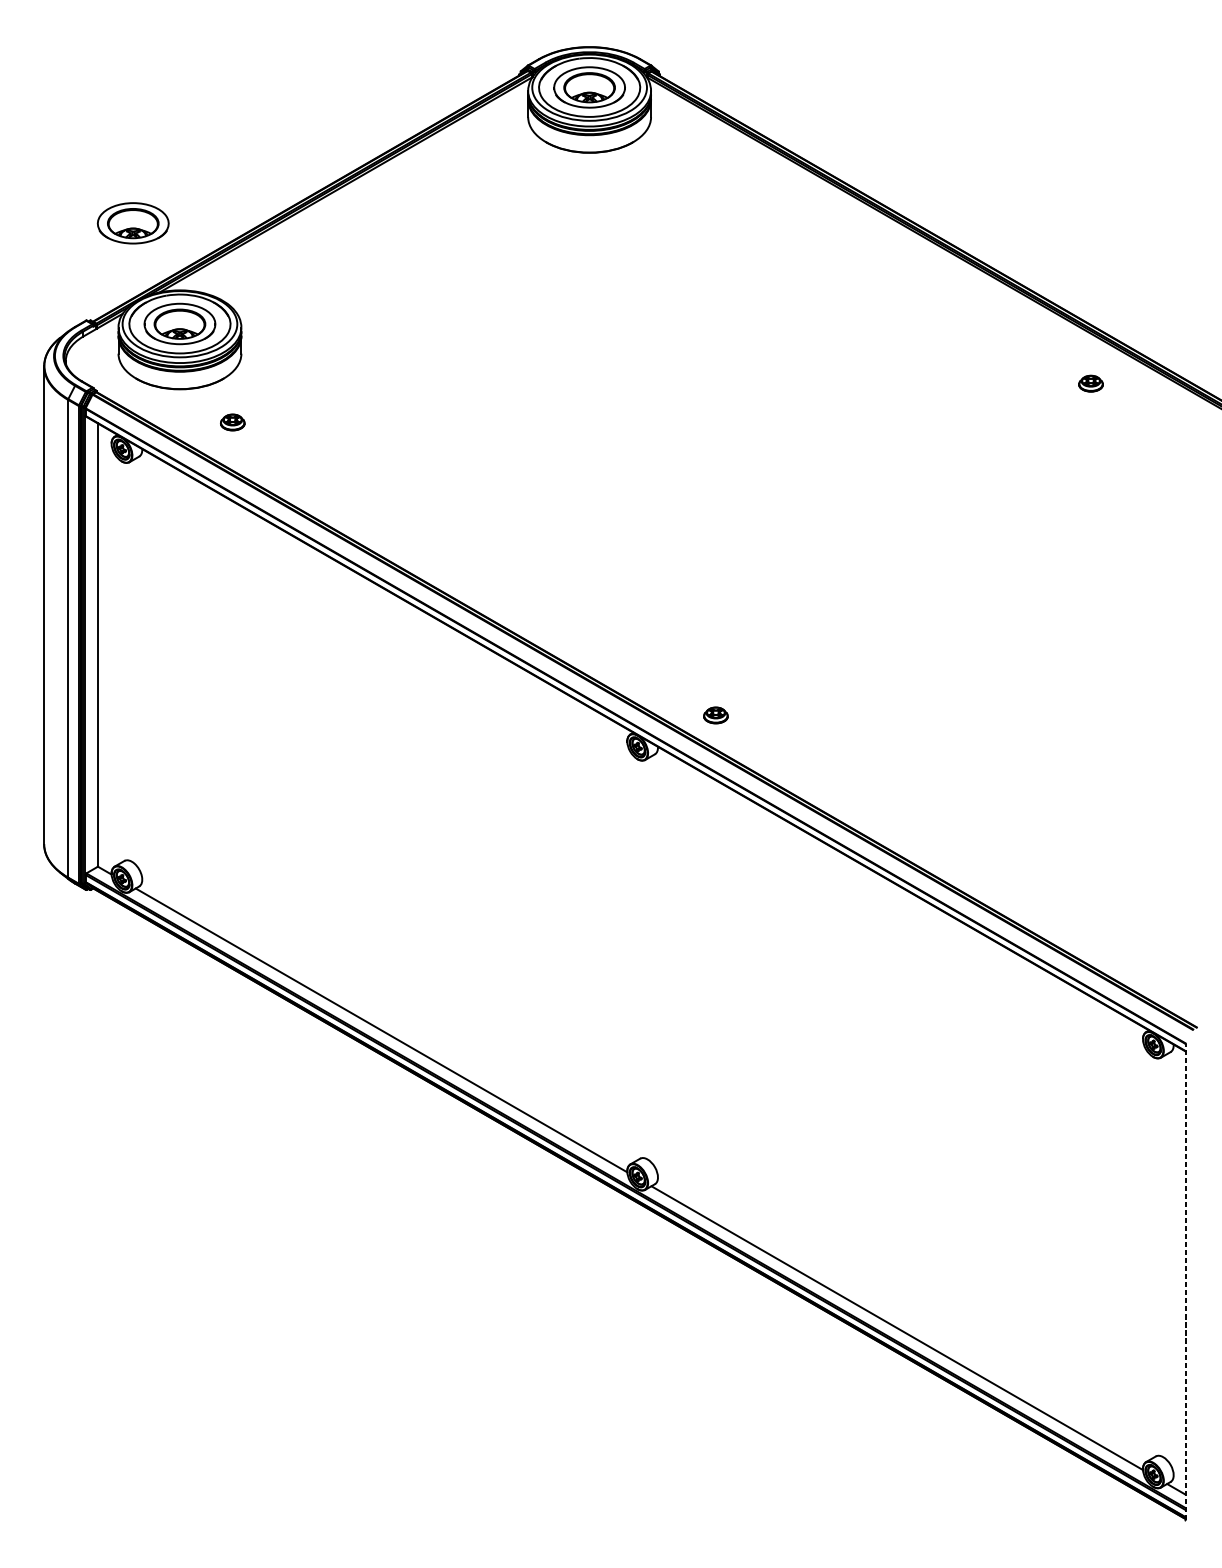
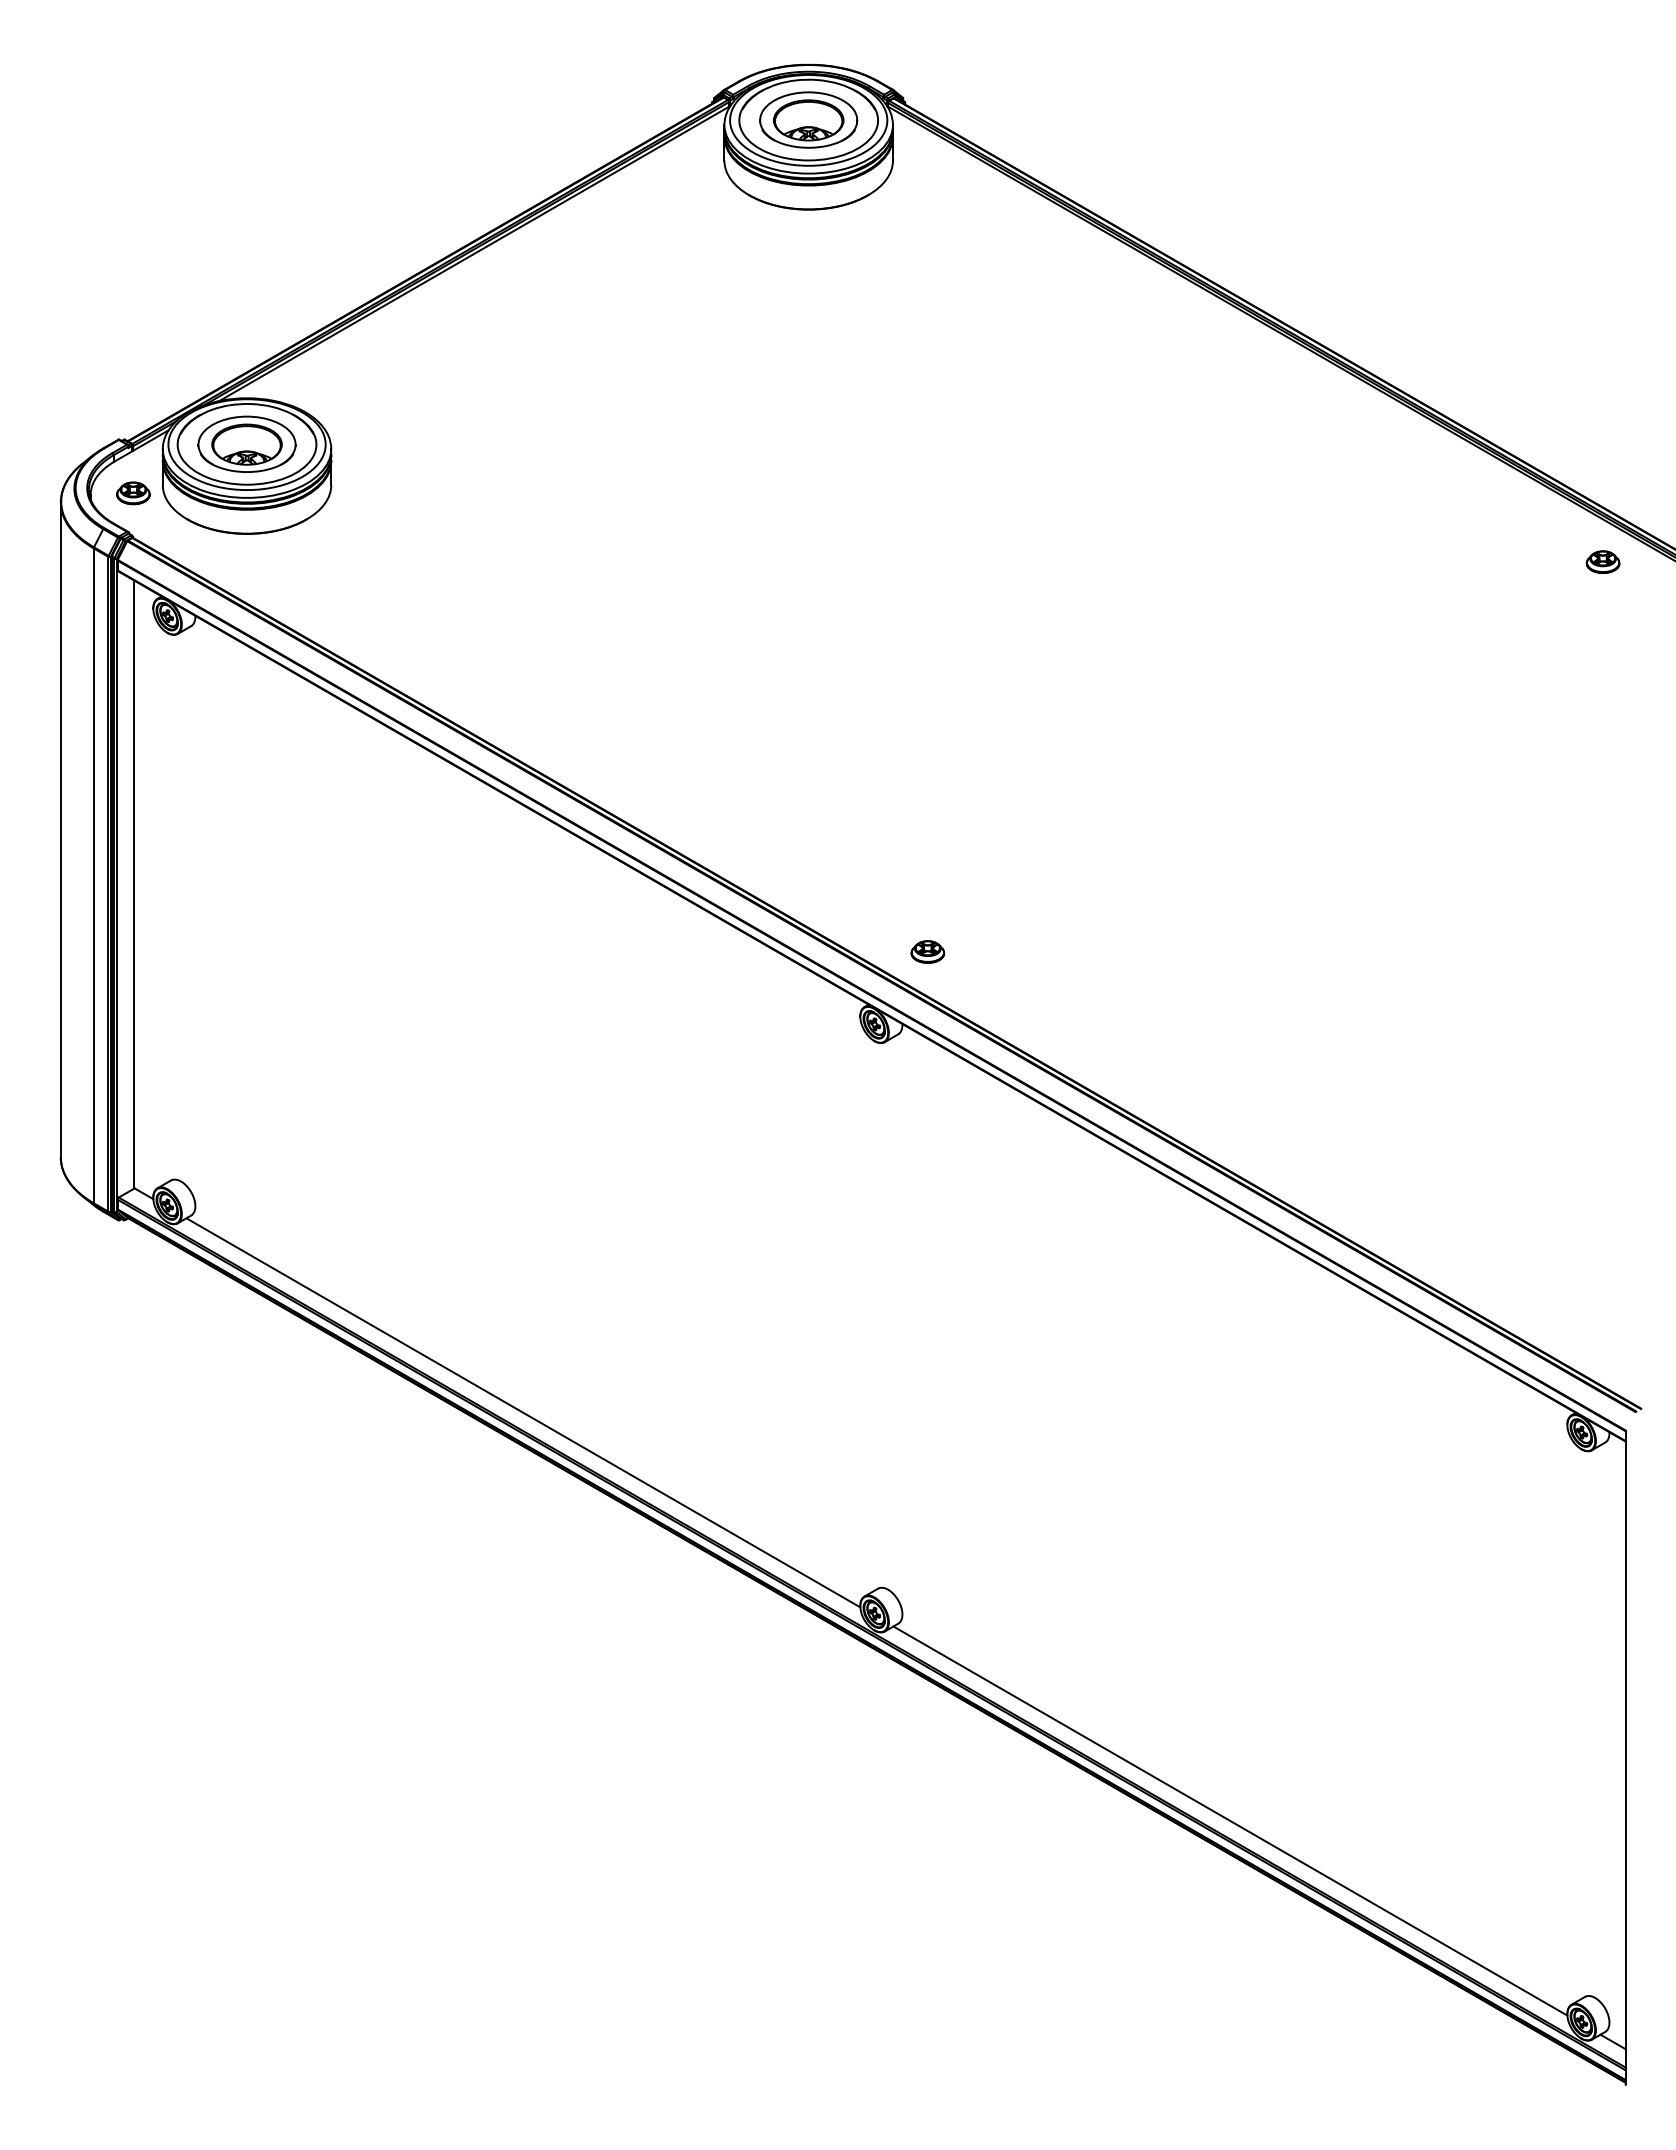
part: (132, 222) -> (182, 305), removed
part: (1090, 383) -> (1602, 561), moved
part: (232, 422) -> (133, 493), moved
part: (715, 715) -> (927, 951), moved
line: (1185, 1281) -> (1625, 1757), dashed -> solid

